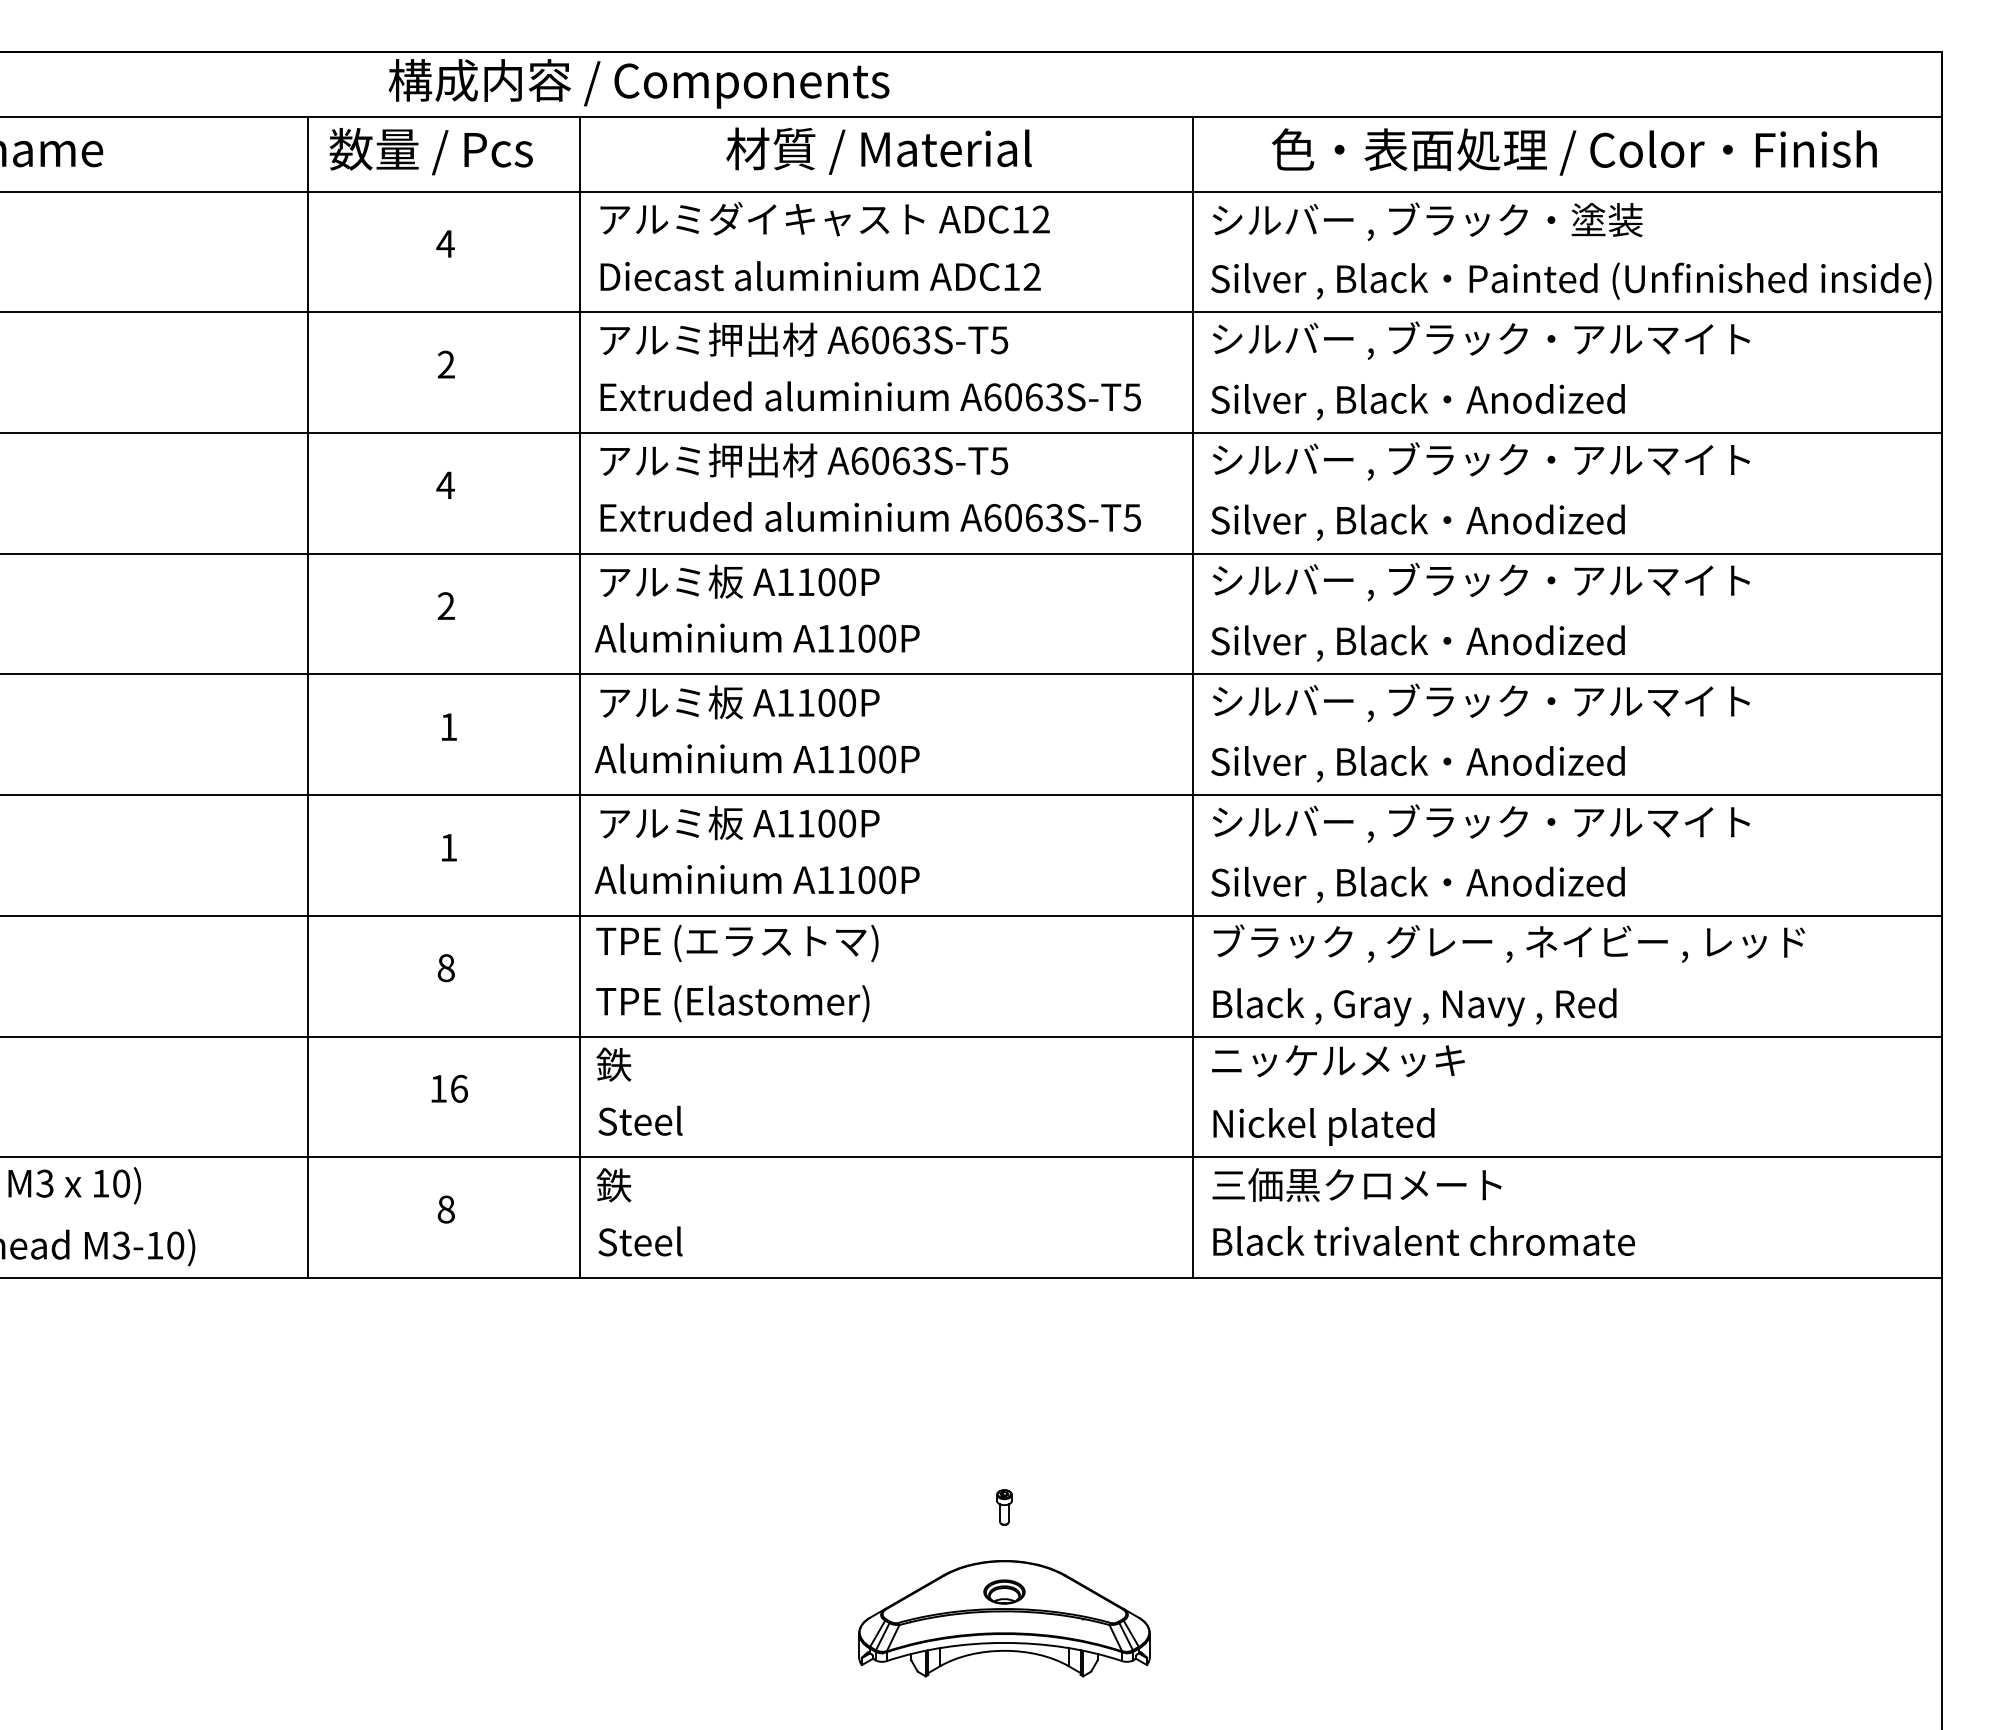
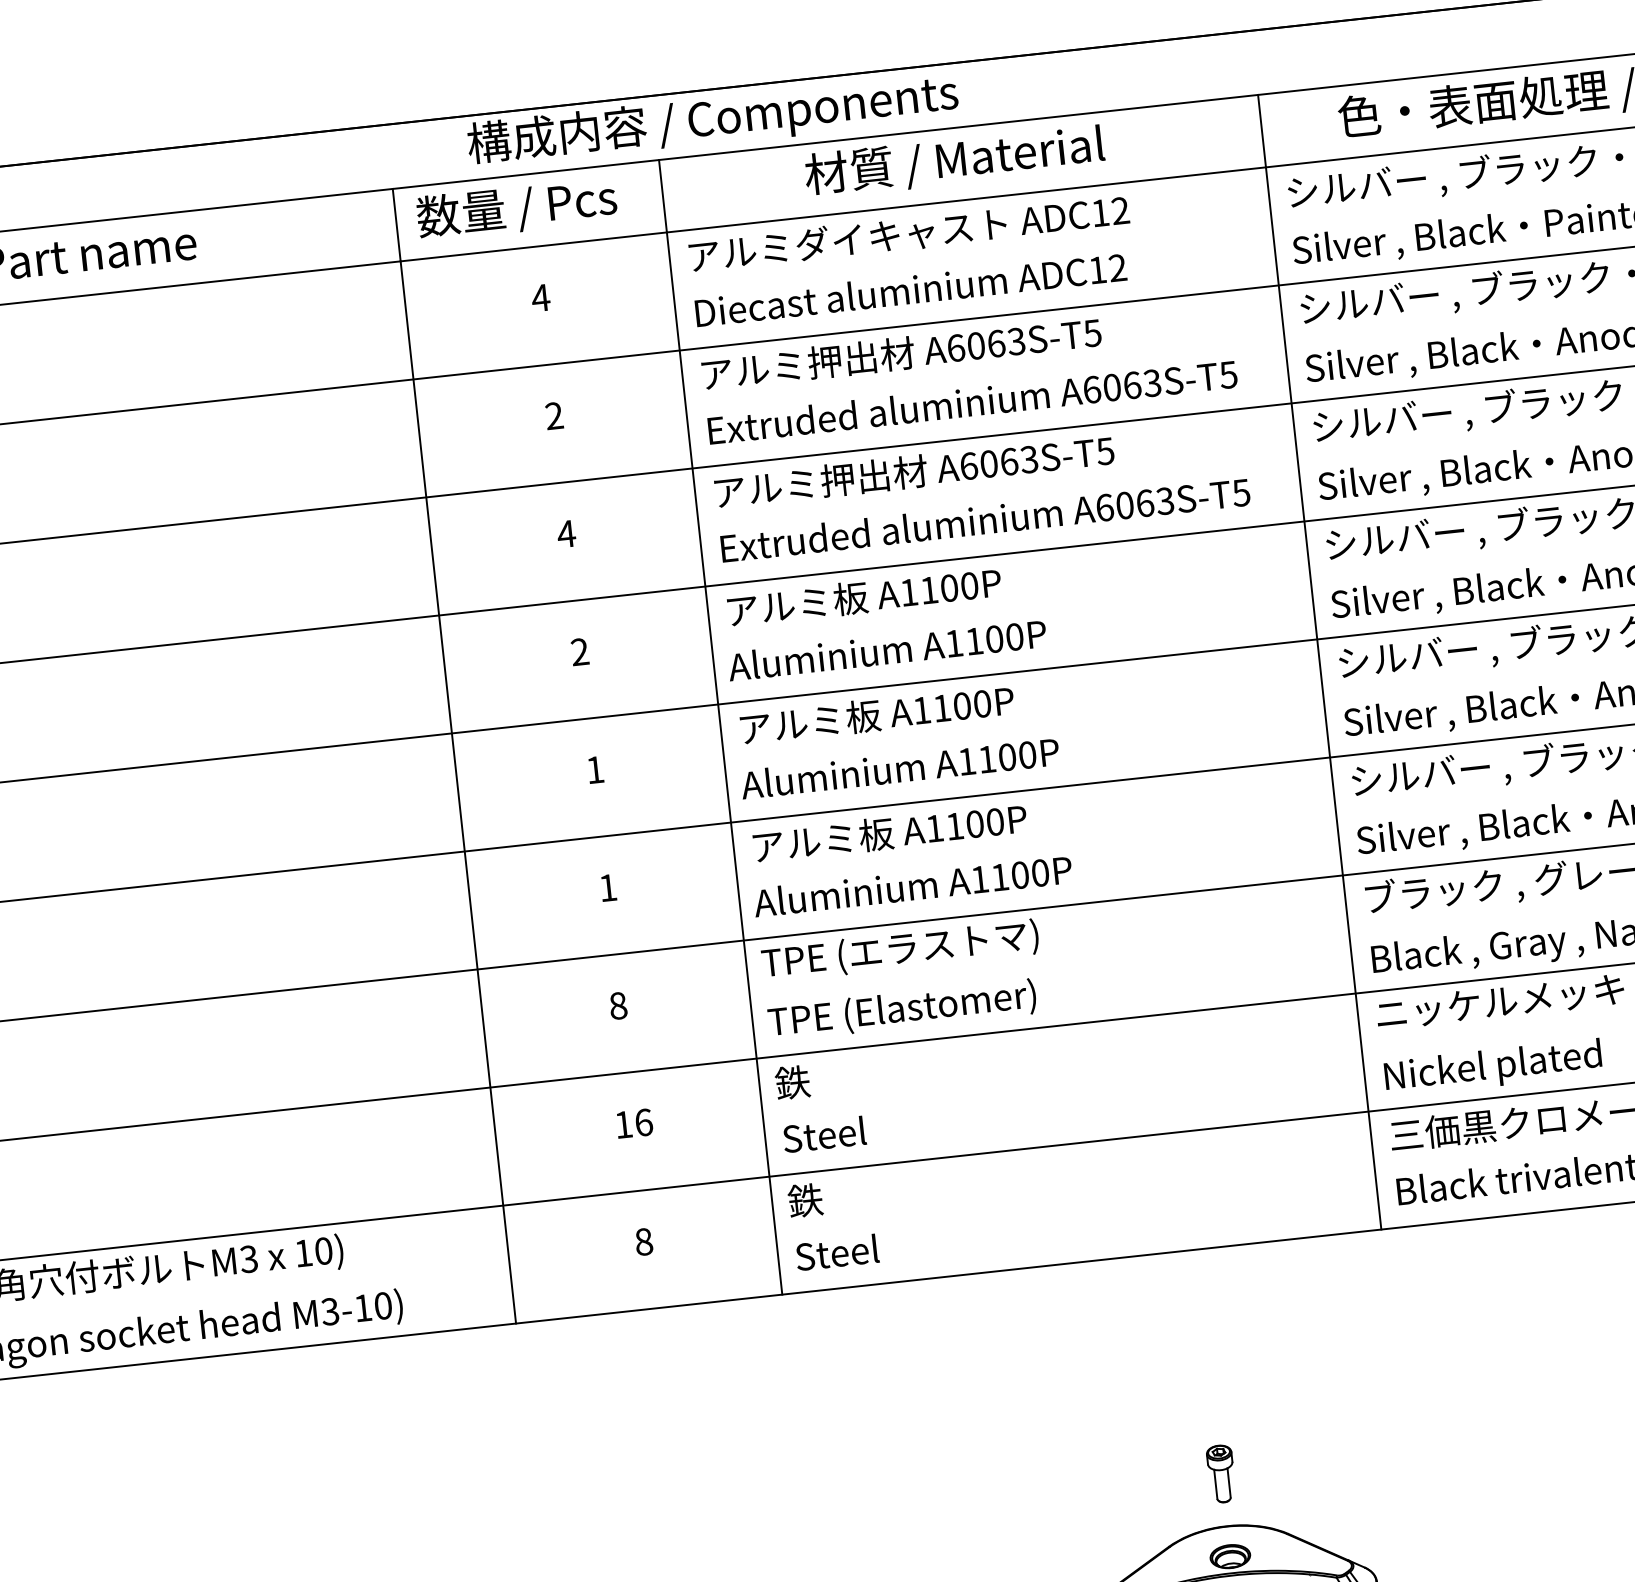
part: (1004, 1507) -> (1221, 1473), size x1.67

